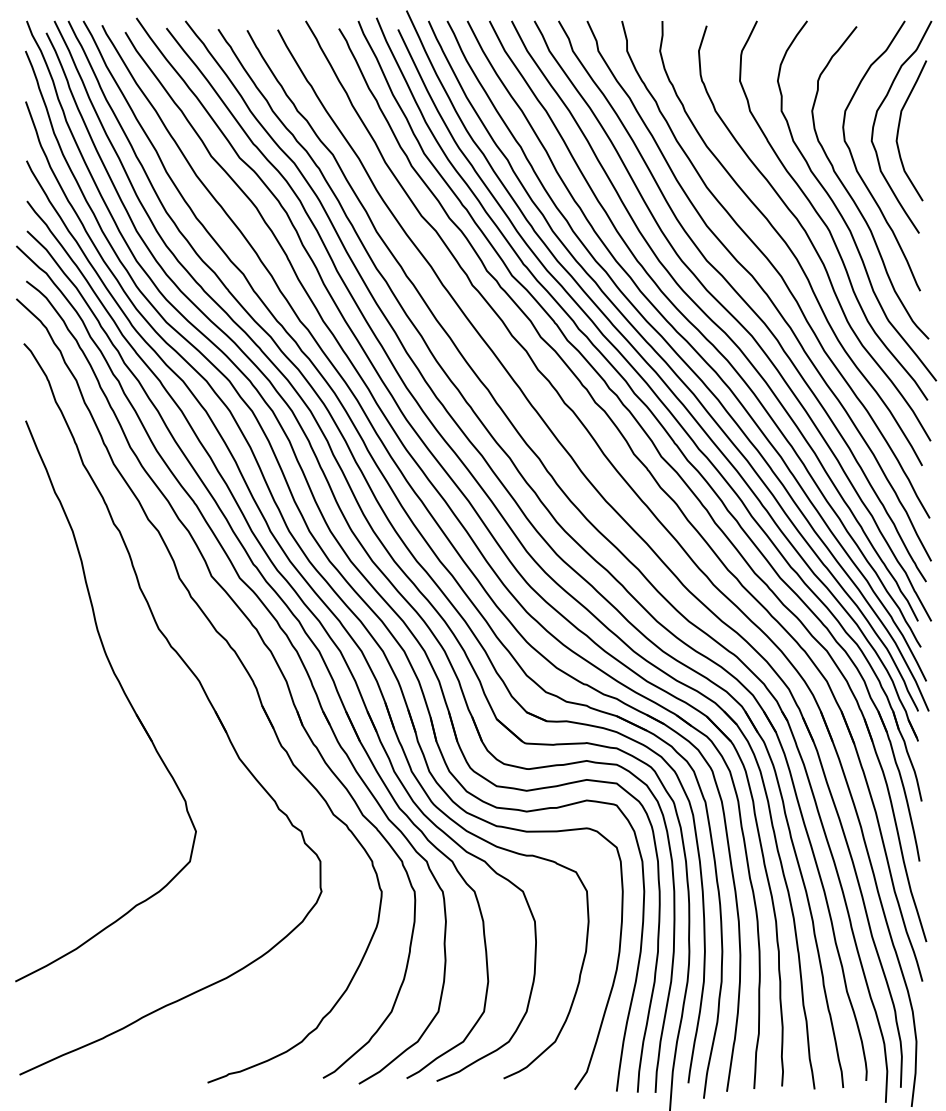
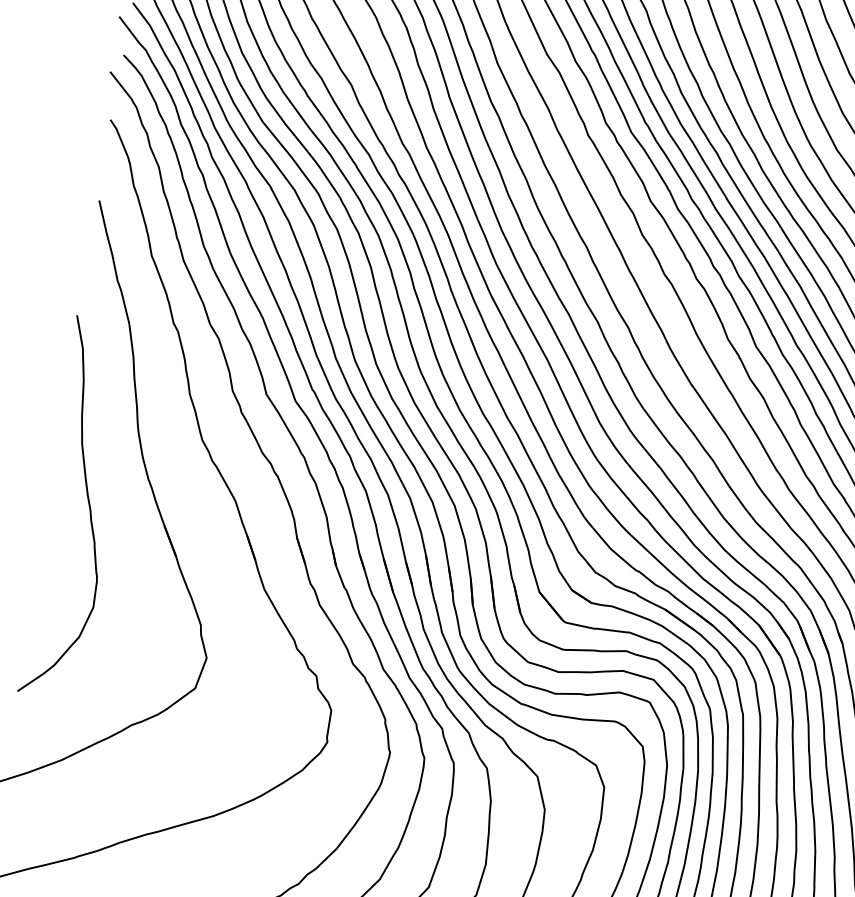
curve: (62, 707) -> (88, 505), added

